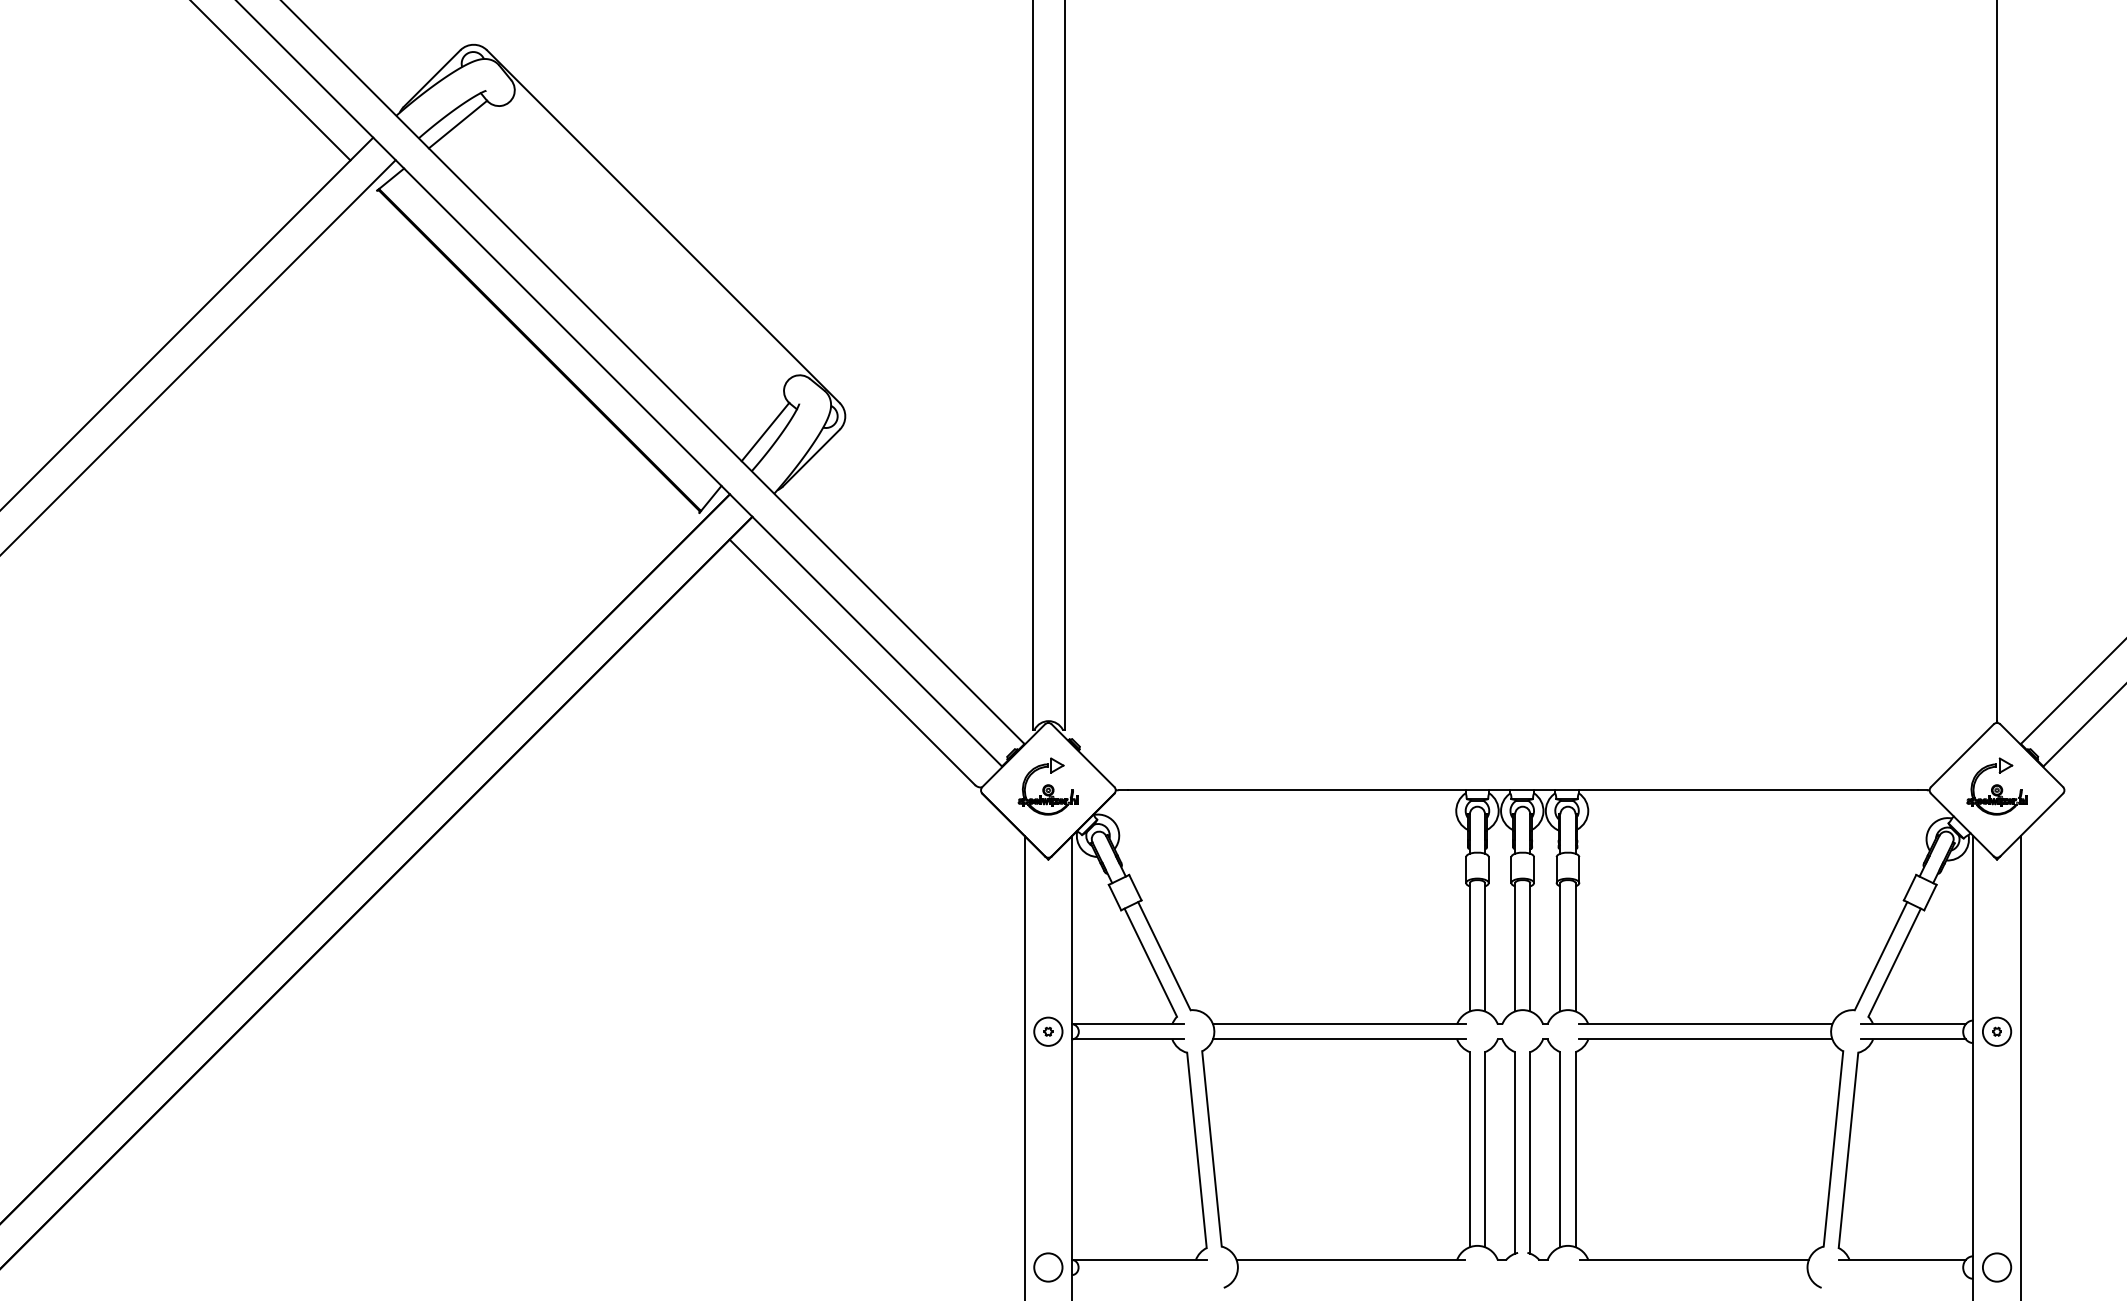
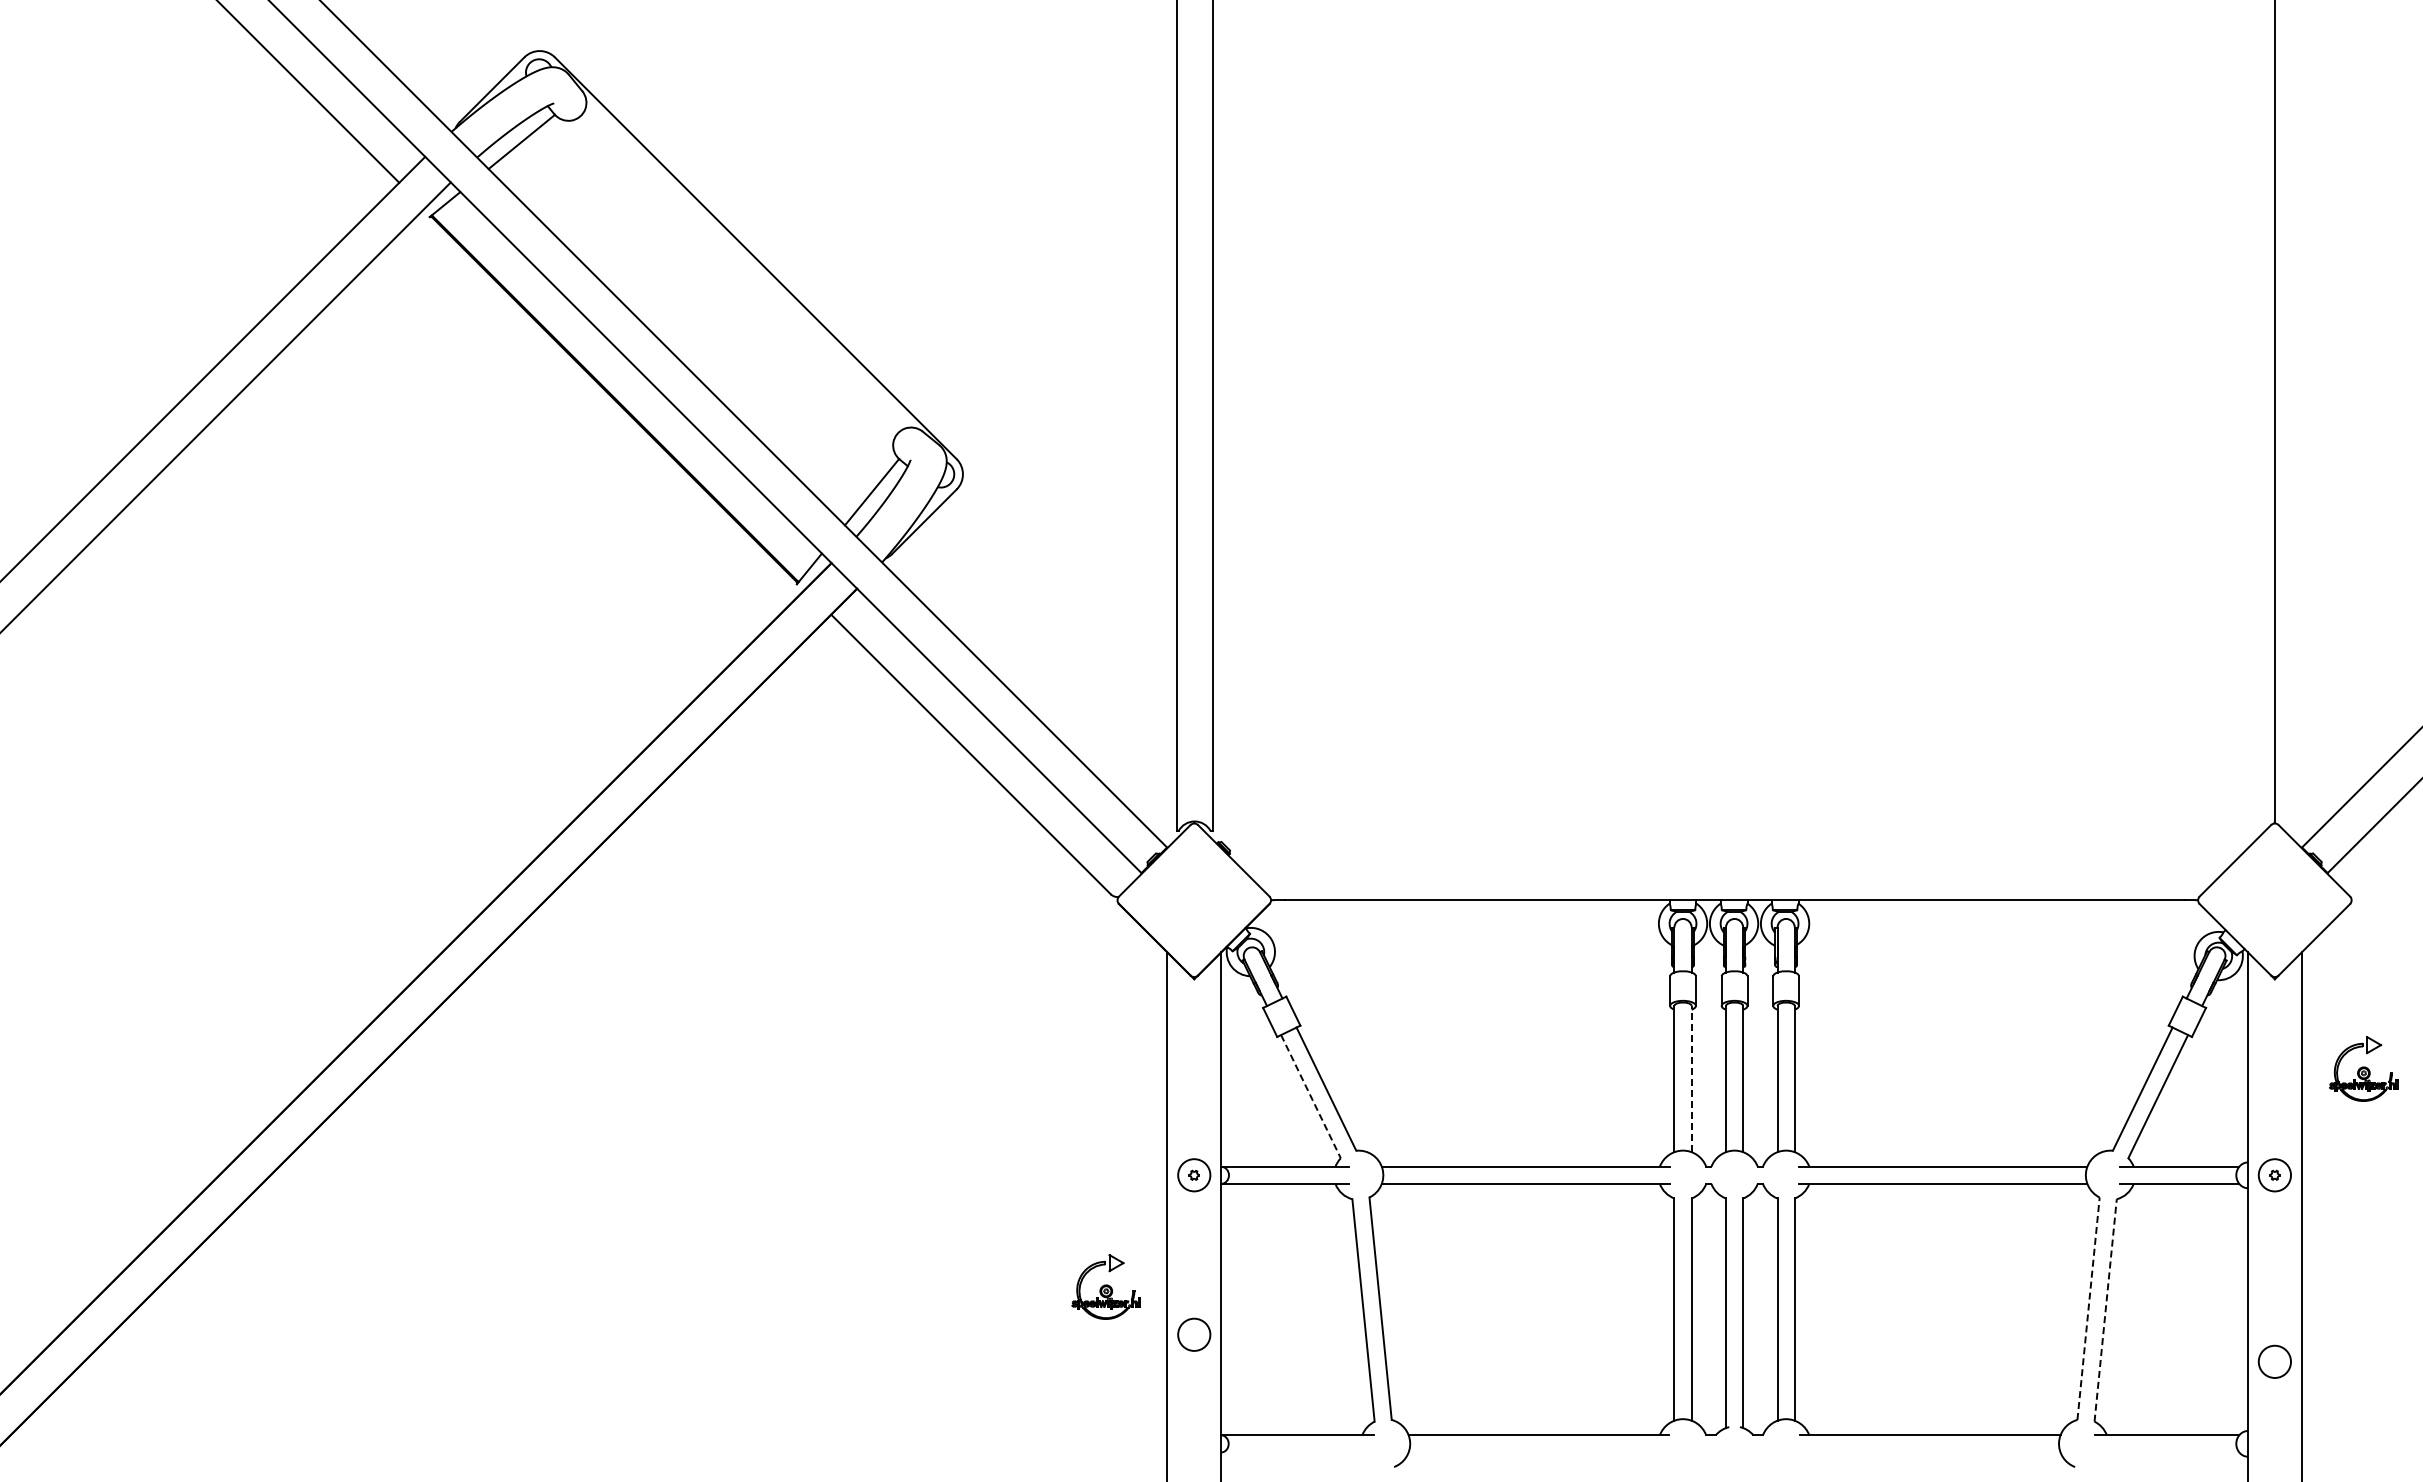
part: (1047, 786) -> (1105, 1286), moved
part: (1996, 786) -> (2363, 1068), moved
line: (1484, 946) -> (1691, 1078), solid -> dashed
line: (1151, 963) -> (1311, 1097), solid -> dashed
line: (1833, 1148) -> (2088, 1308), solid -> dashed
line: (1848, 1150) -> (2105, 1310), solid -> dashed
circle: (1048, 1267) -> (1194, 1334), moved
circle: (1996, 1267) -> (2274, 1361), moved

